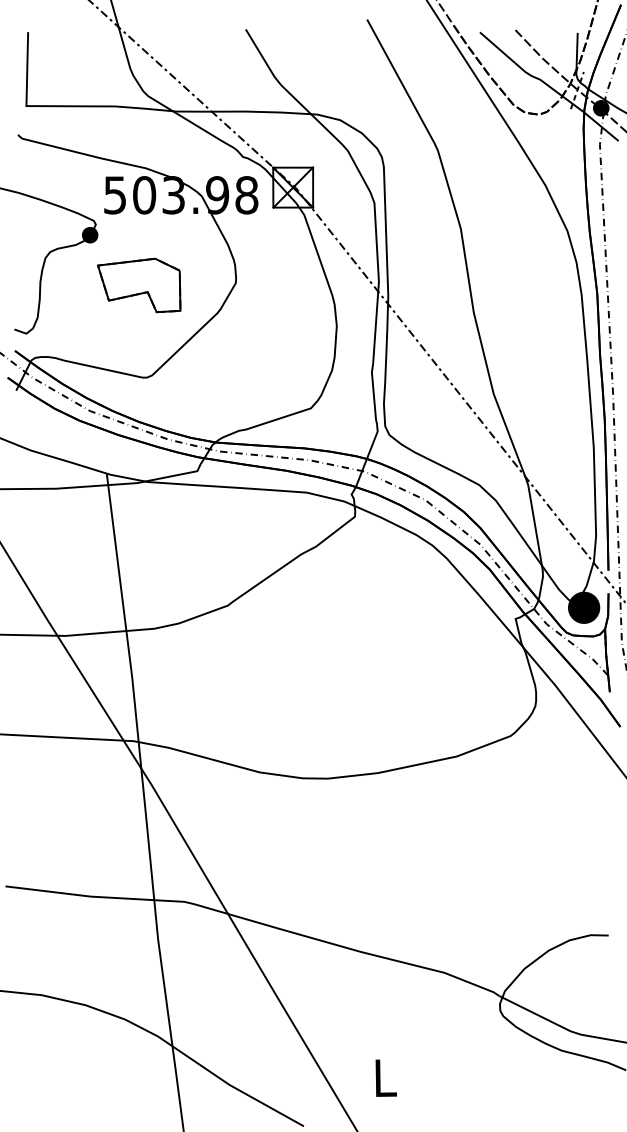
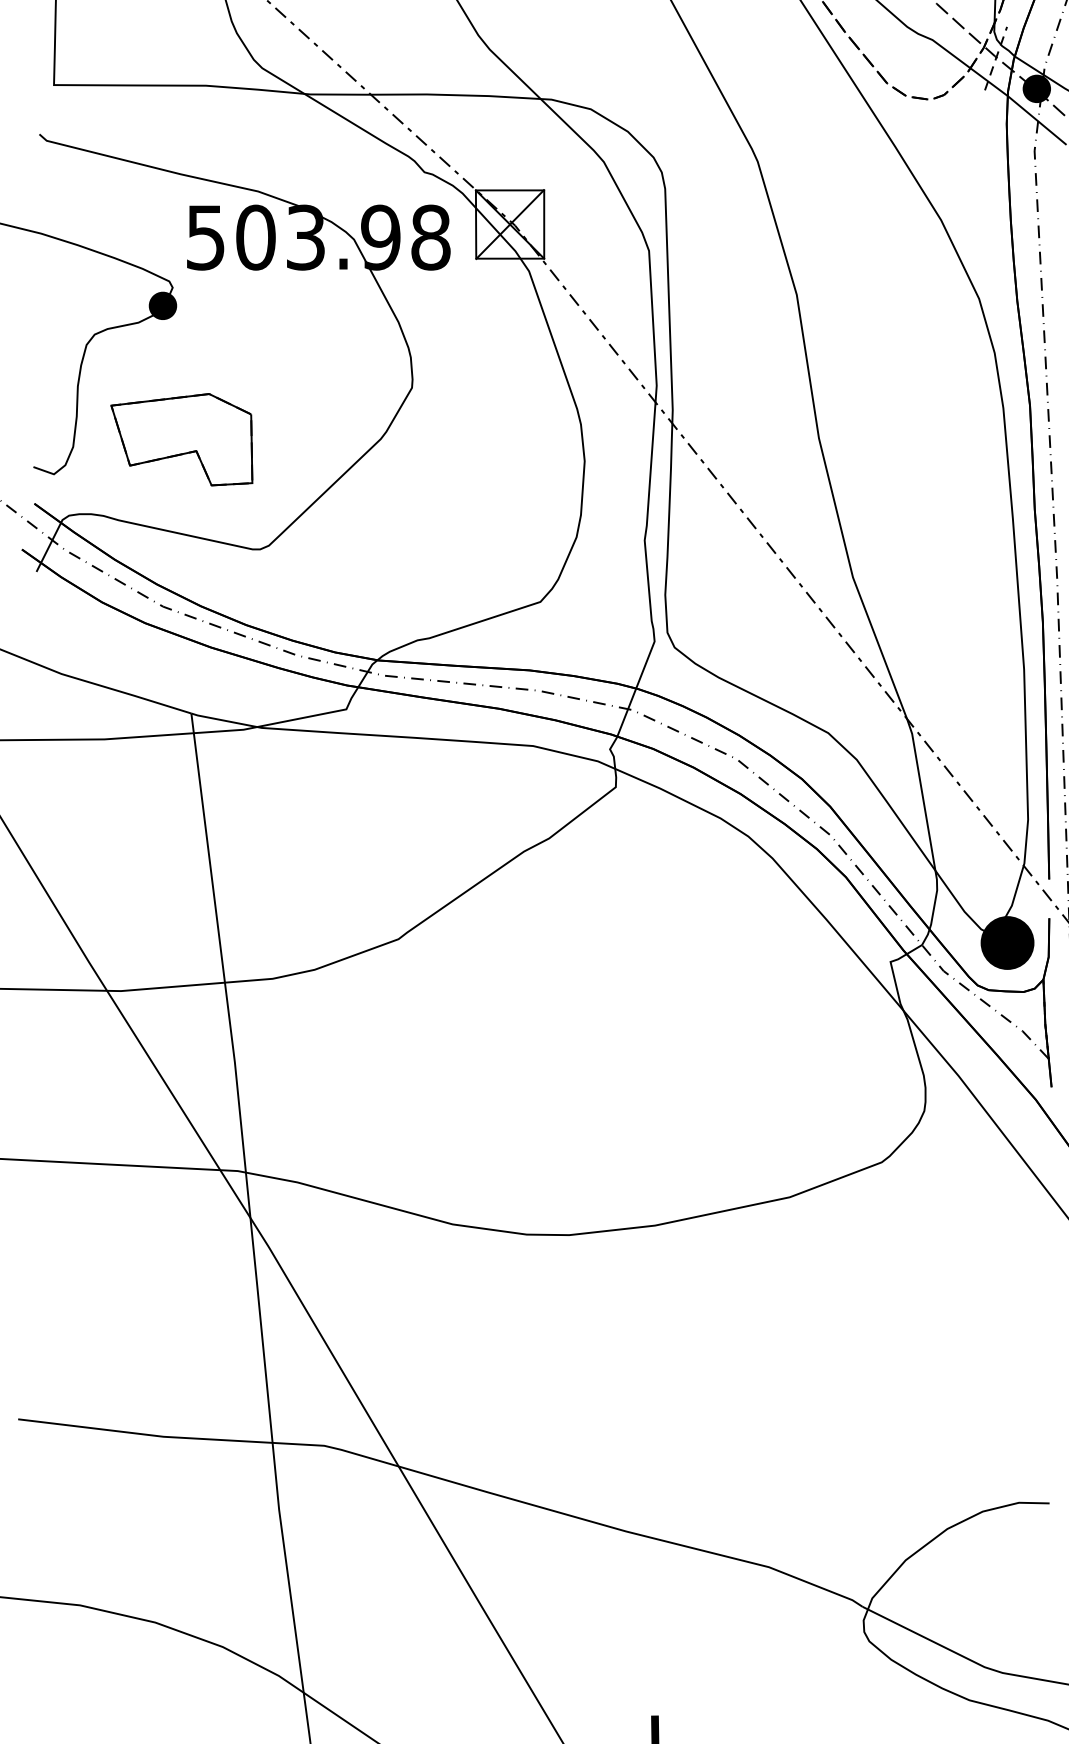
part: (139, 285) -> (182, 439), moved

